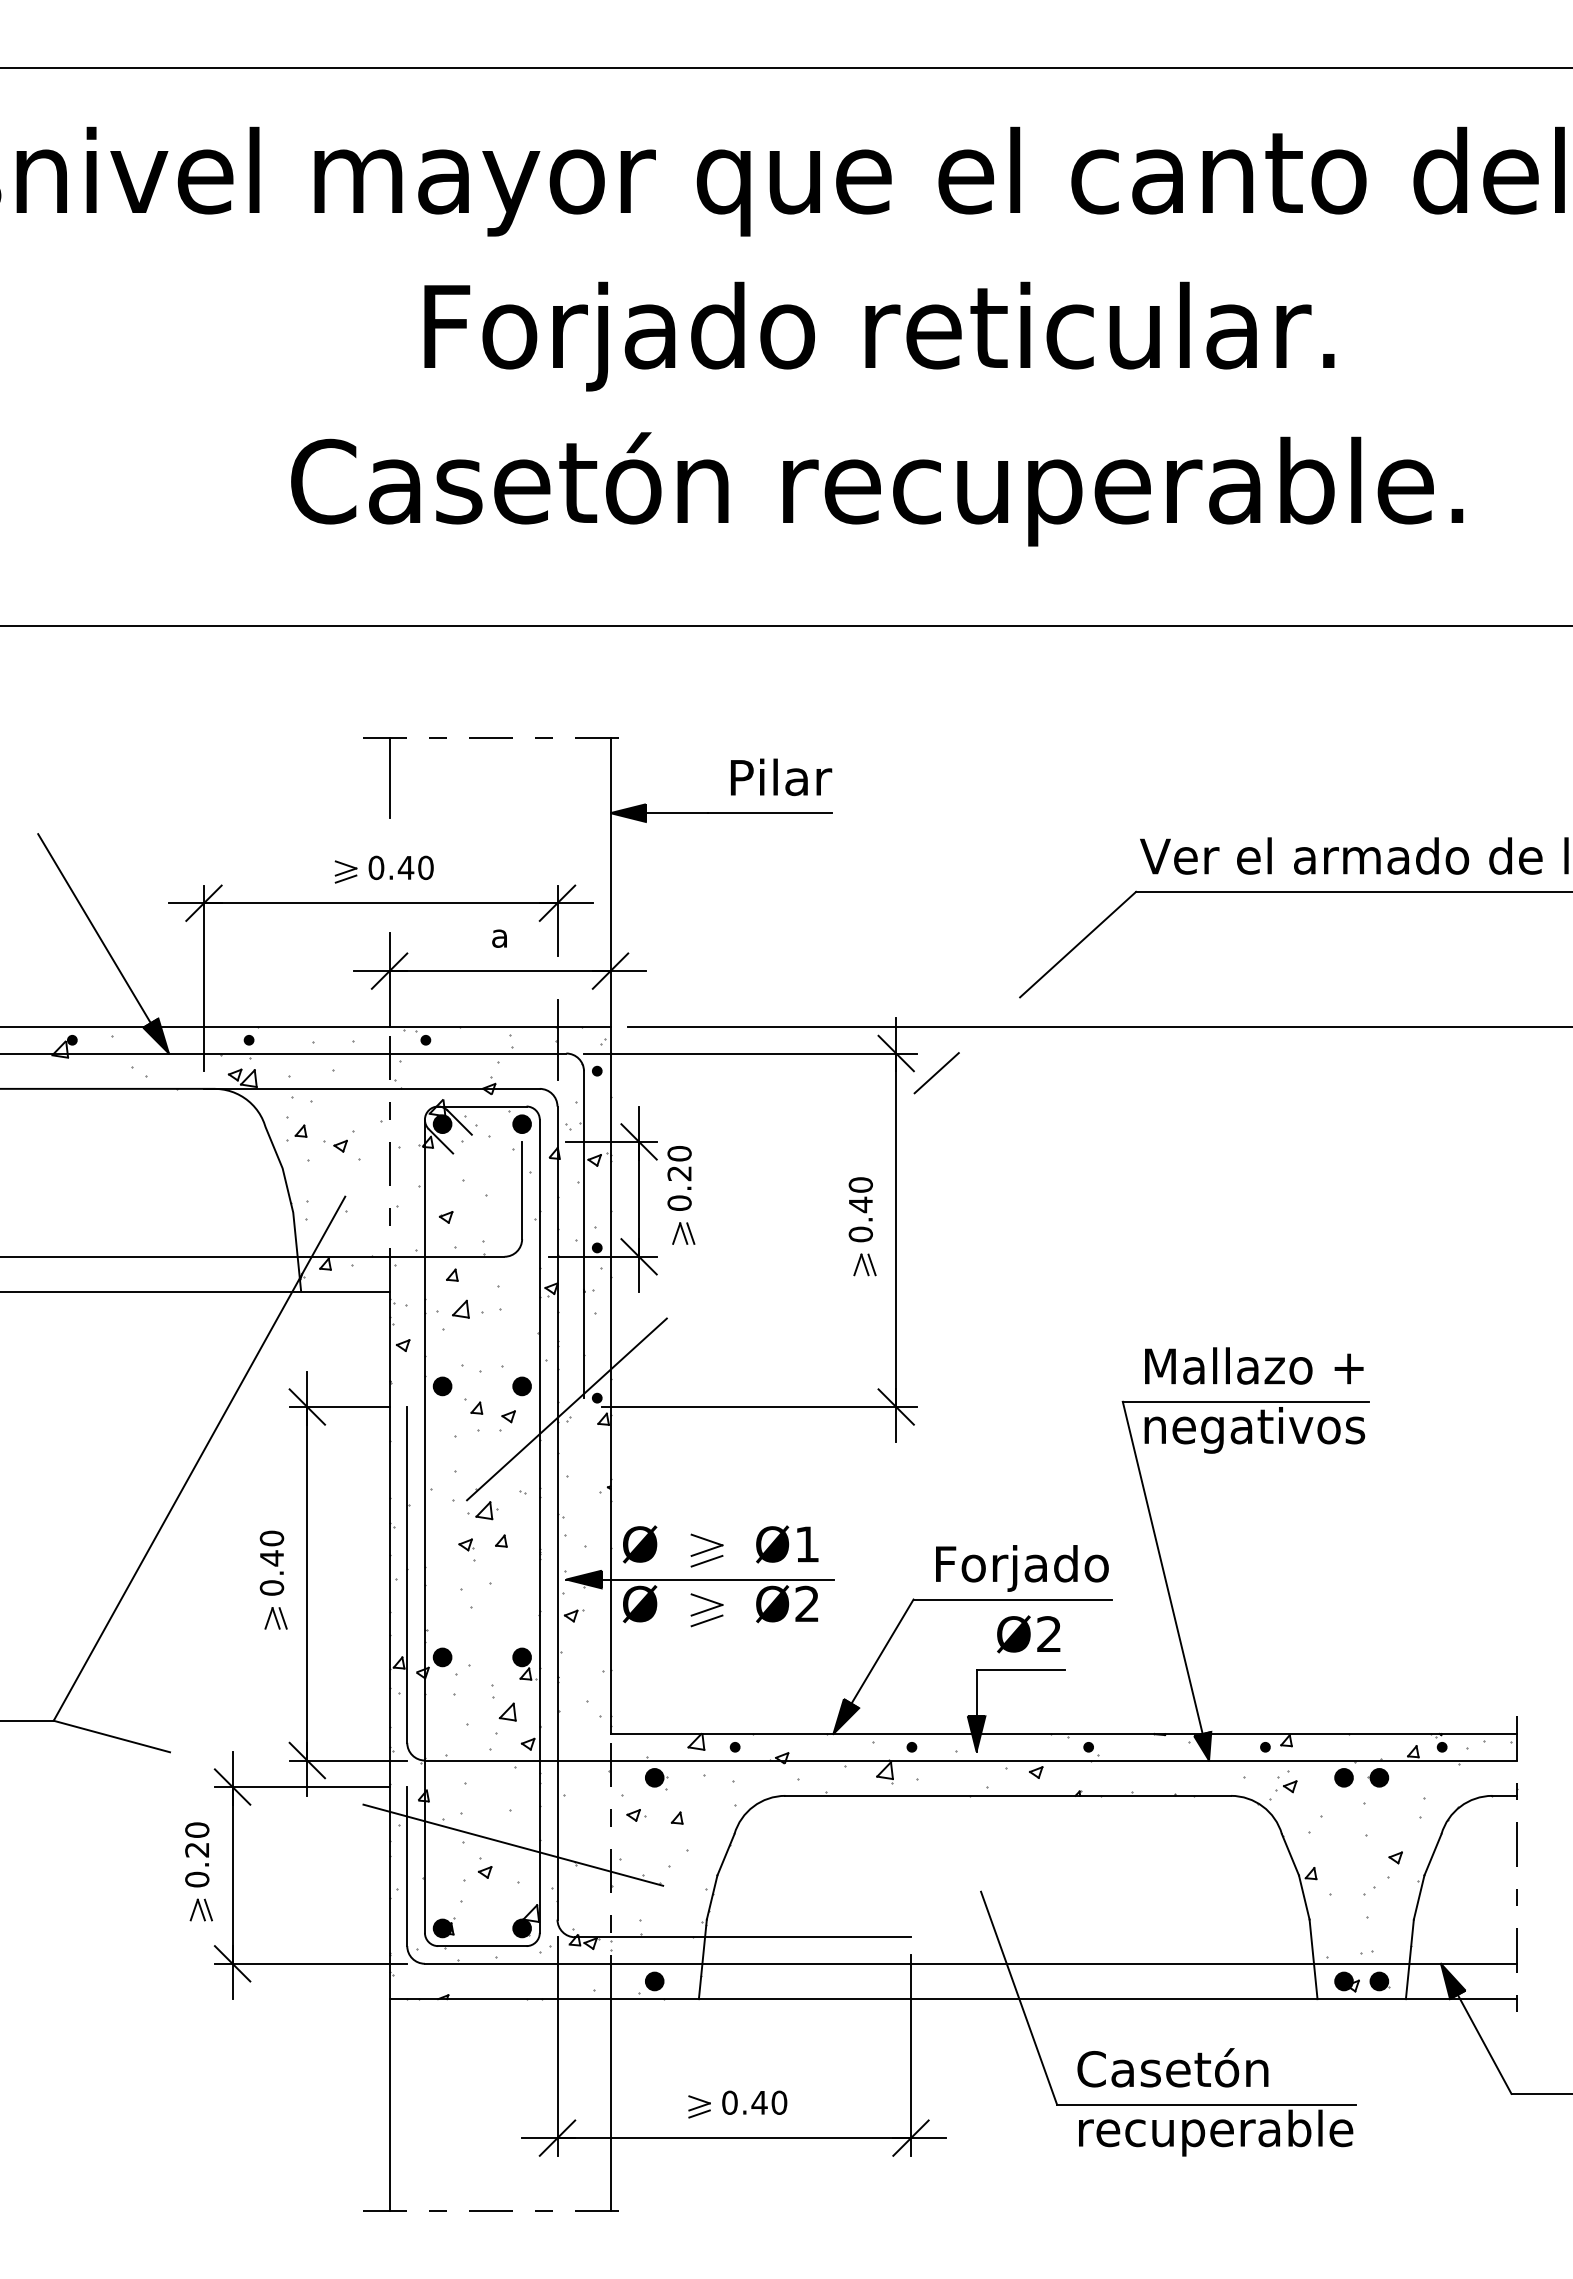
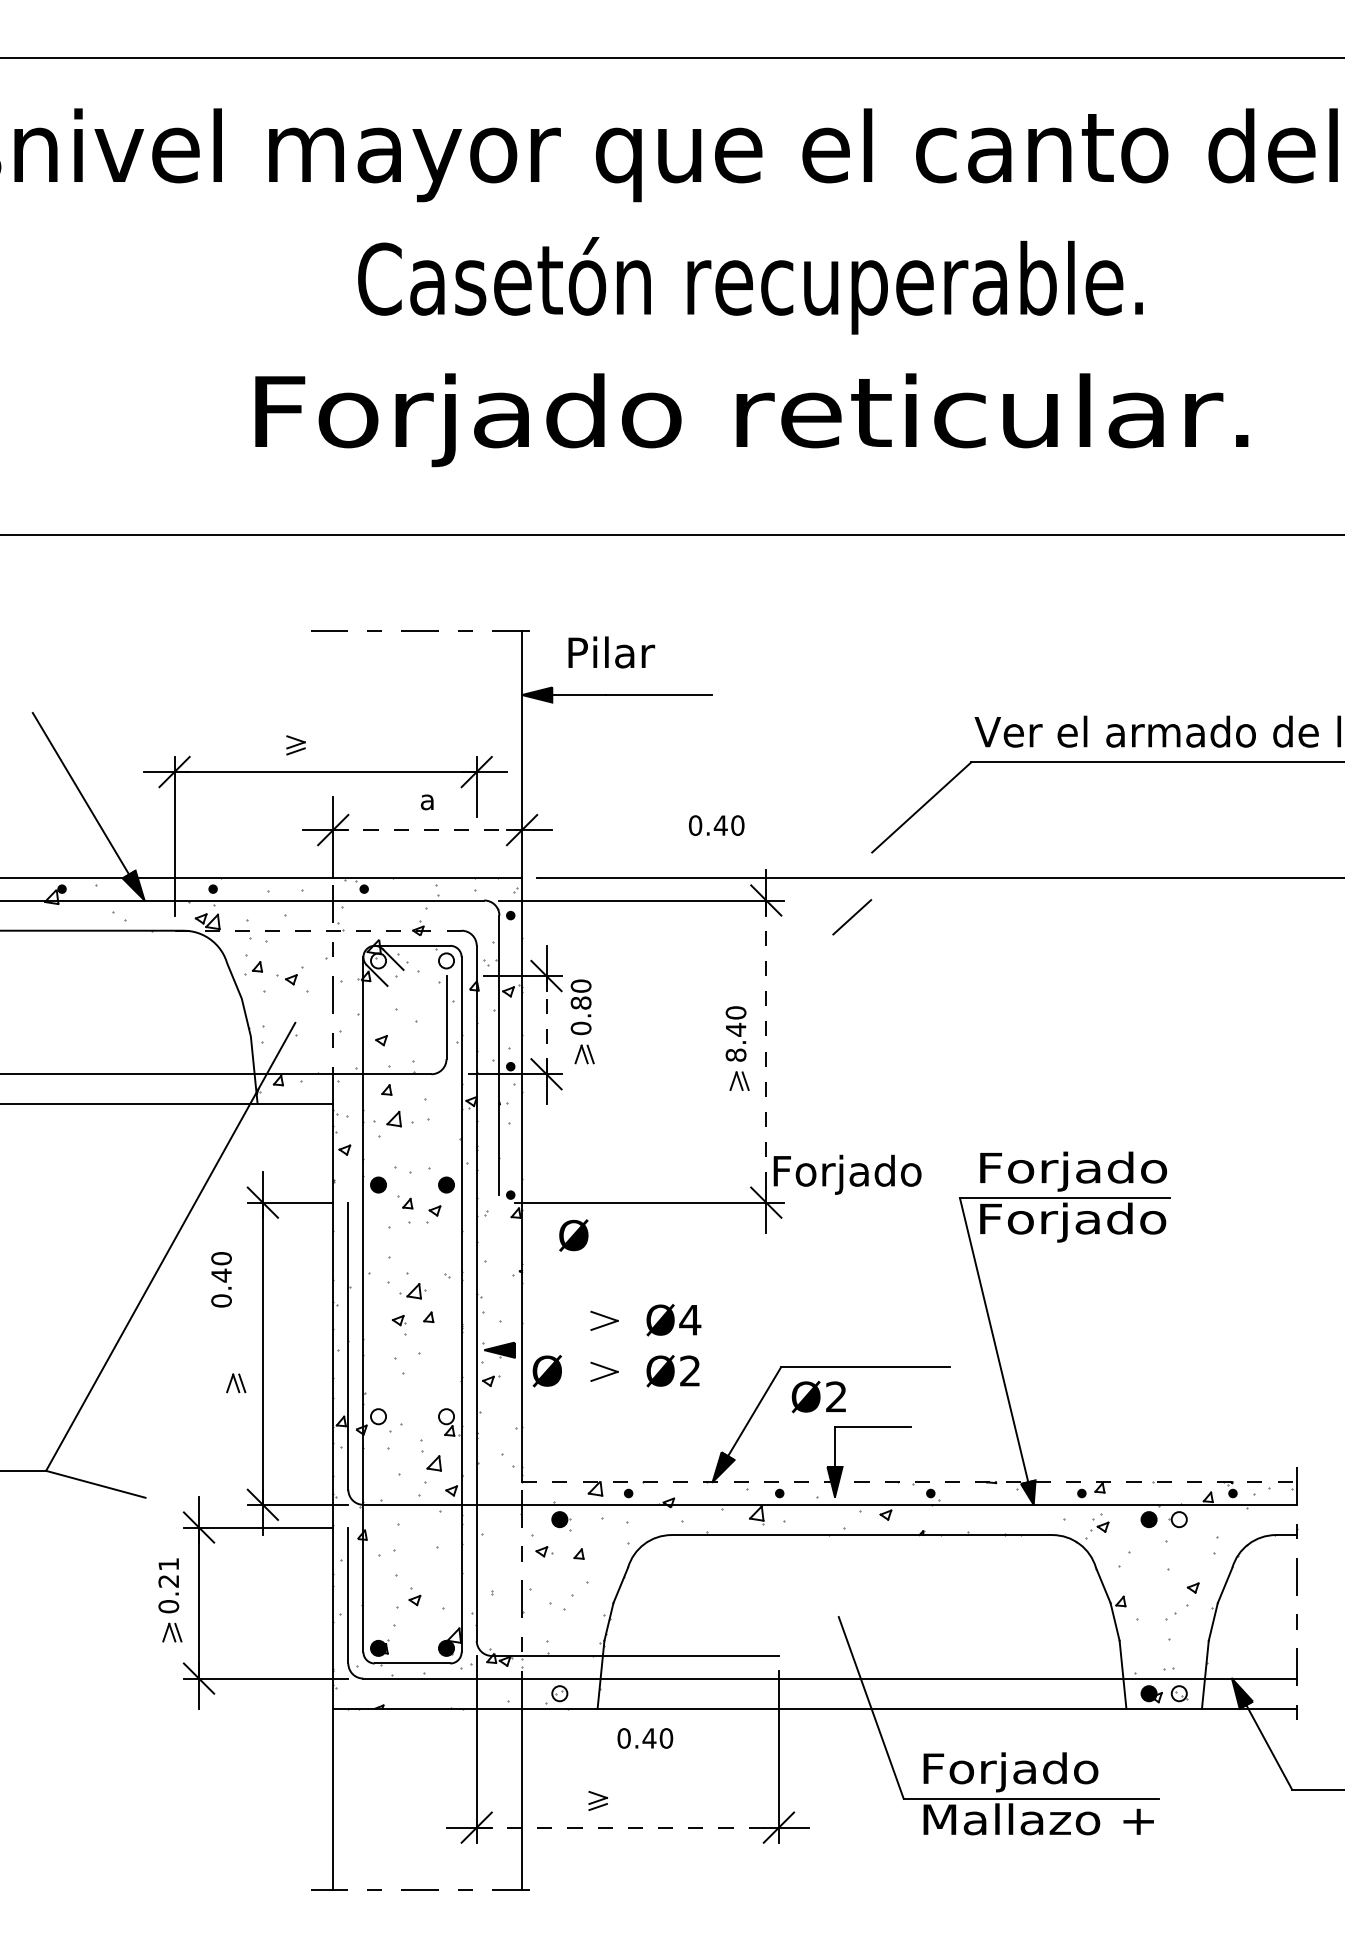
text: (877, 334) -> (750, 285), Forjado reticular. -> Casetón recuperable.
text: (877, 489) -> (750, 418), Casetón recuperable. -> Forjado reticular.
line: (389, 777) -> (333, 664), removed
text: (781, 777) -> (611, 652), moved
text: (400, 867) -> (716, 825), moved
line: (500, 971) -> (428, 830), solid -> dashed
line: (557, 1039) -> (476, 888), removed
line: (936, 1073) -> (852, 917), moved
line: (371, 1088) -> (317, 930), solid -> dashed
fill: (442, 1124) -> (378, 961), removed
fill: (521, 1124) -> (445, 961), removed
text: (679, 1173) -> (581, 1003), 0.20 -> 0.80
line: (639, 1198) -> (546, 1024), solid -> dashed
line: (896, 1230) -> (766, 1051), solid -> dashed
text: (860, 1234) -> (735, 1055), 0.40 -> 8.40
text: (1255, 1370) -> (1073, 1171), Mallazo + -> Forjado
line: (566, 1409) -> (484, 1204), removed
text: (1254, 1430) -> (1072, 1222), negativos -> Forjado
text: (639, 1544) -> (573, 1235), moved
text: (807, 1544) -> (690, 1320), Ø1 -> Ø4
line: (706, 1560) -> (604, 1333), removed
text: (271, 1562) -> (221, 1279), moved
text: (1022, 1568) -> (847, 1174), moved
line: (699, 1579) -> (598, 1350), removed
line: (706, 1620) -> (604, 1385), removed
text: (1028, 1634) -> (818, 1397), moved
fill: (442, 1657) -> (378, 1416), removed
fill: (521, 1657) -> (445, 1416), removed
line: (1064, 1734) -> (910, 1482), solid -> dashed
fill: (1379, 1777) -> (1179, 1519), removed
text: (197, 1829) -> (169, 1563), 0.20 -> 0.21
line: (513, 1844) -> (439, 1576), removed
fill: (654, 1981) -> (559, 1693), removed
fill: (1379, 1981) -> (1179, 1693), removed
text: (1180, 2072) -> (1009, 1771), Casetón -> Forjado
text: (754, 2102) -> (645, 1738), moved
text: (1216, 2132) -> (1040, 1822), recuperable -> Mallazo +
line: (734, 2138) -> (628, 1827), solid -> dashed

